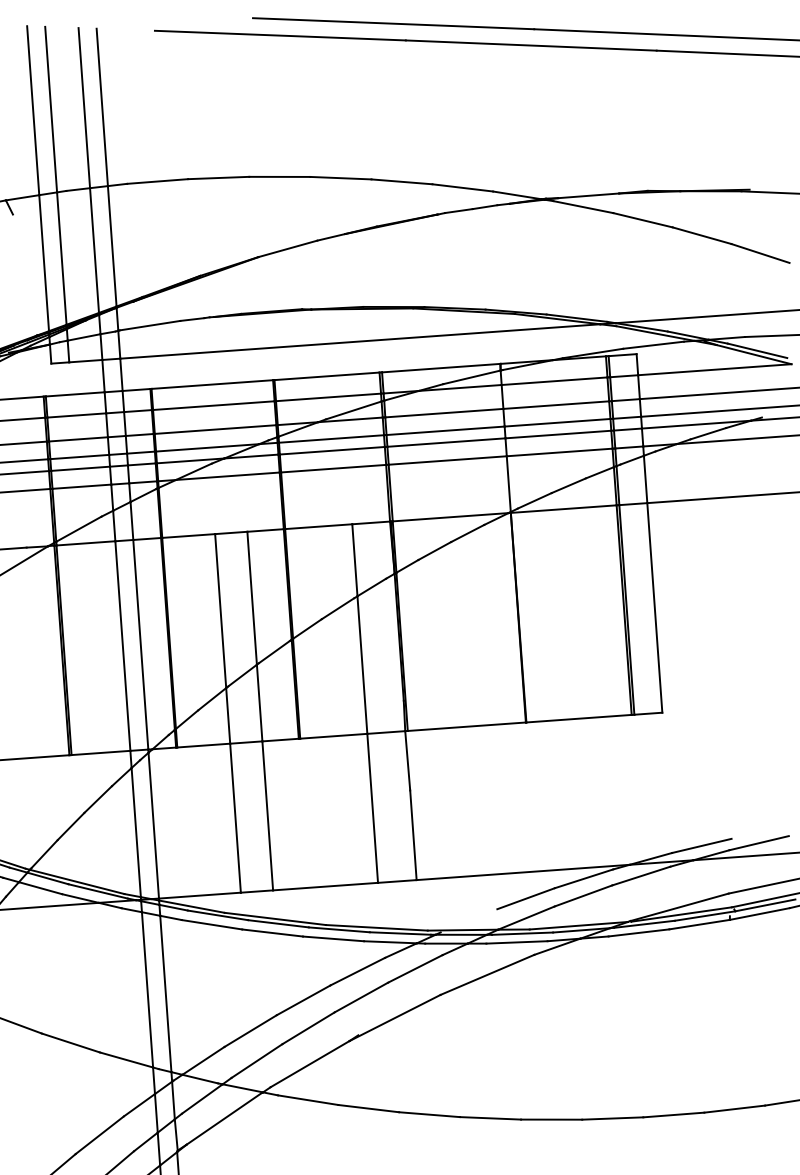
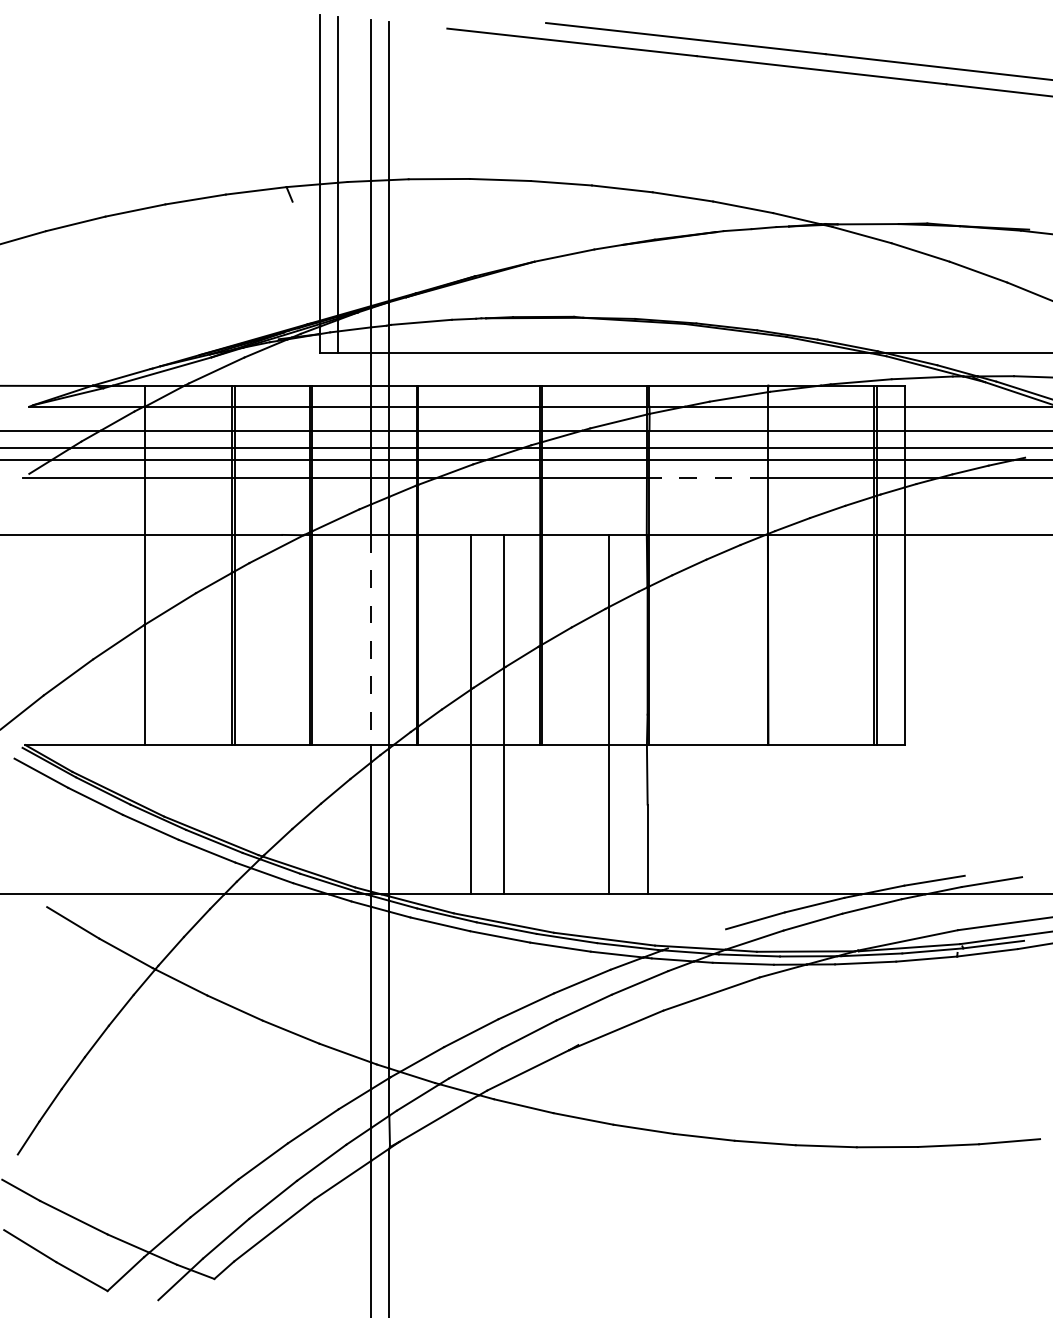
line: (447, 460) -> (708, 478), solid -> dashed
line: (123, 646) -> (371, 640), solid -> dashed

